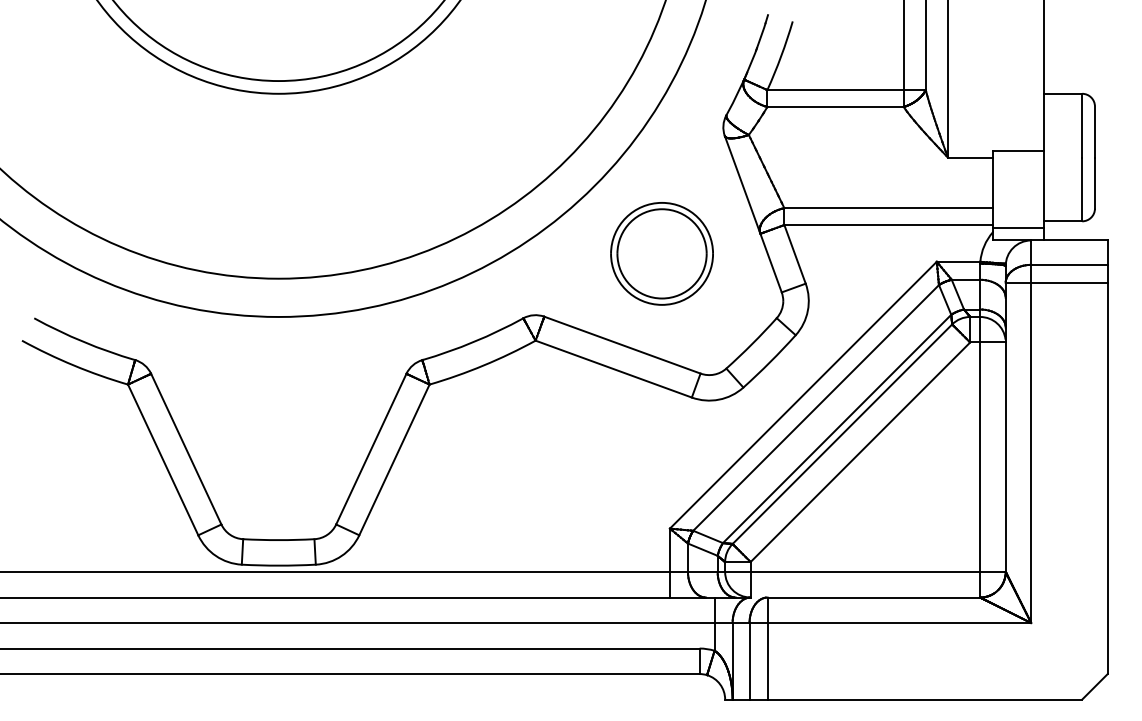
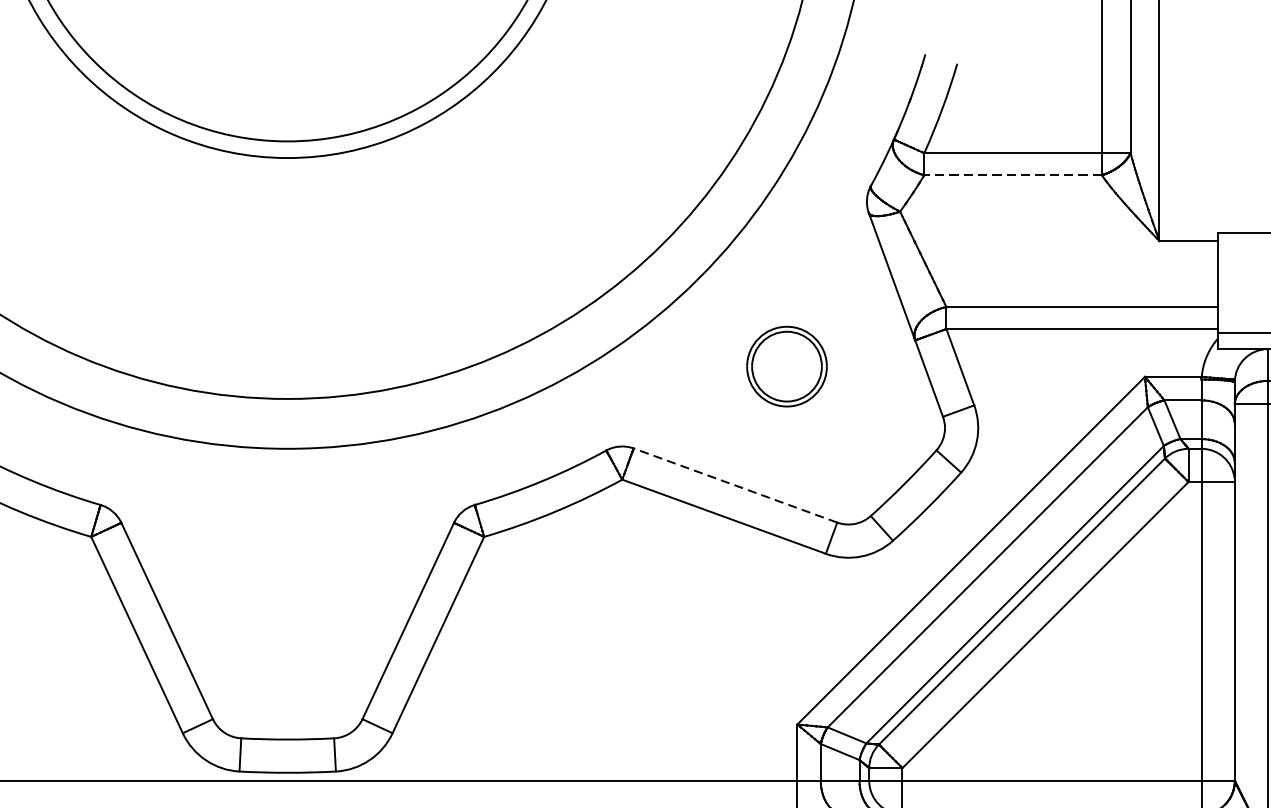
line: (835, 106) -> (1013, 174), solid -> dashed
part: (661, 253) -> (786, 366), size x0.6
line: (621, 344) -> (734, 484), solid -> dashed

